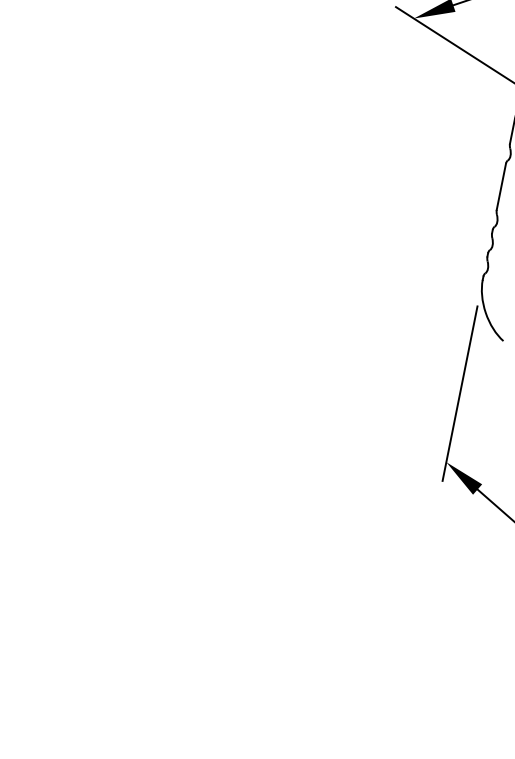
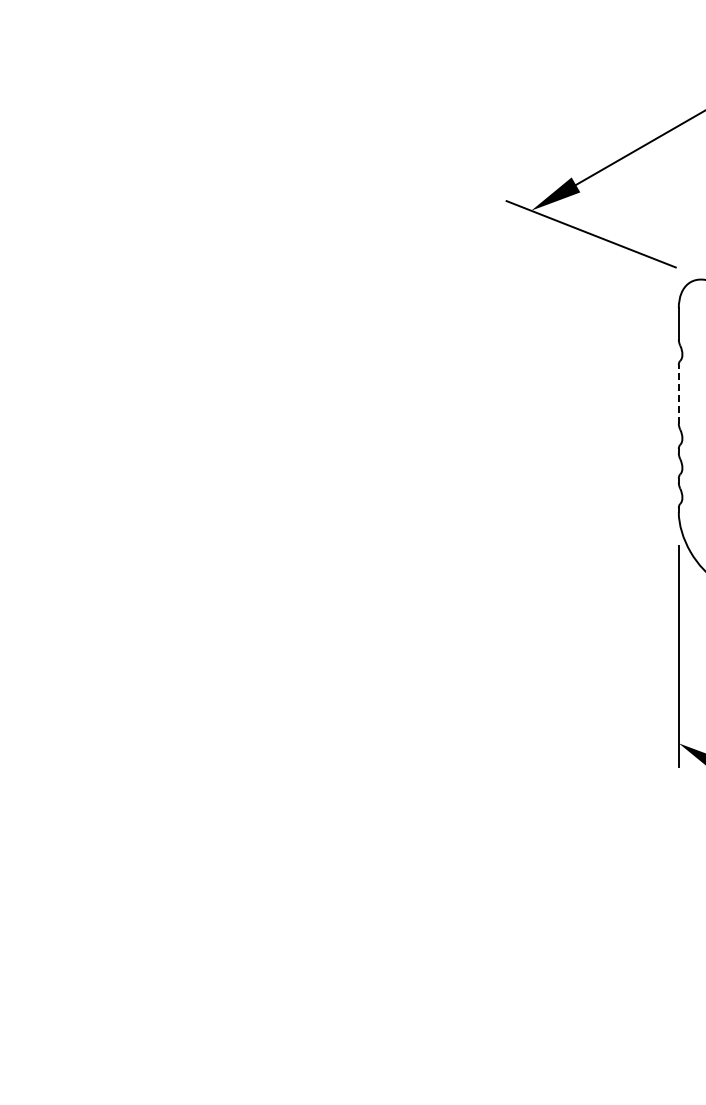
line: (501, 186) -> (678, 393), solid -> dashed

